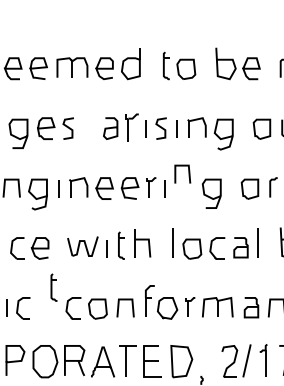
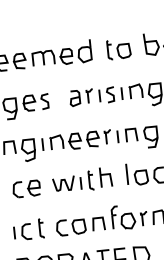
part: (131, 127) -> (89, 96), size x0.71
line: (176, 173) -> (127, 135), moved
part: (53, 287) -> (41, 228), moved

